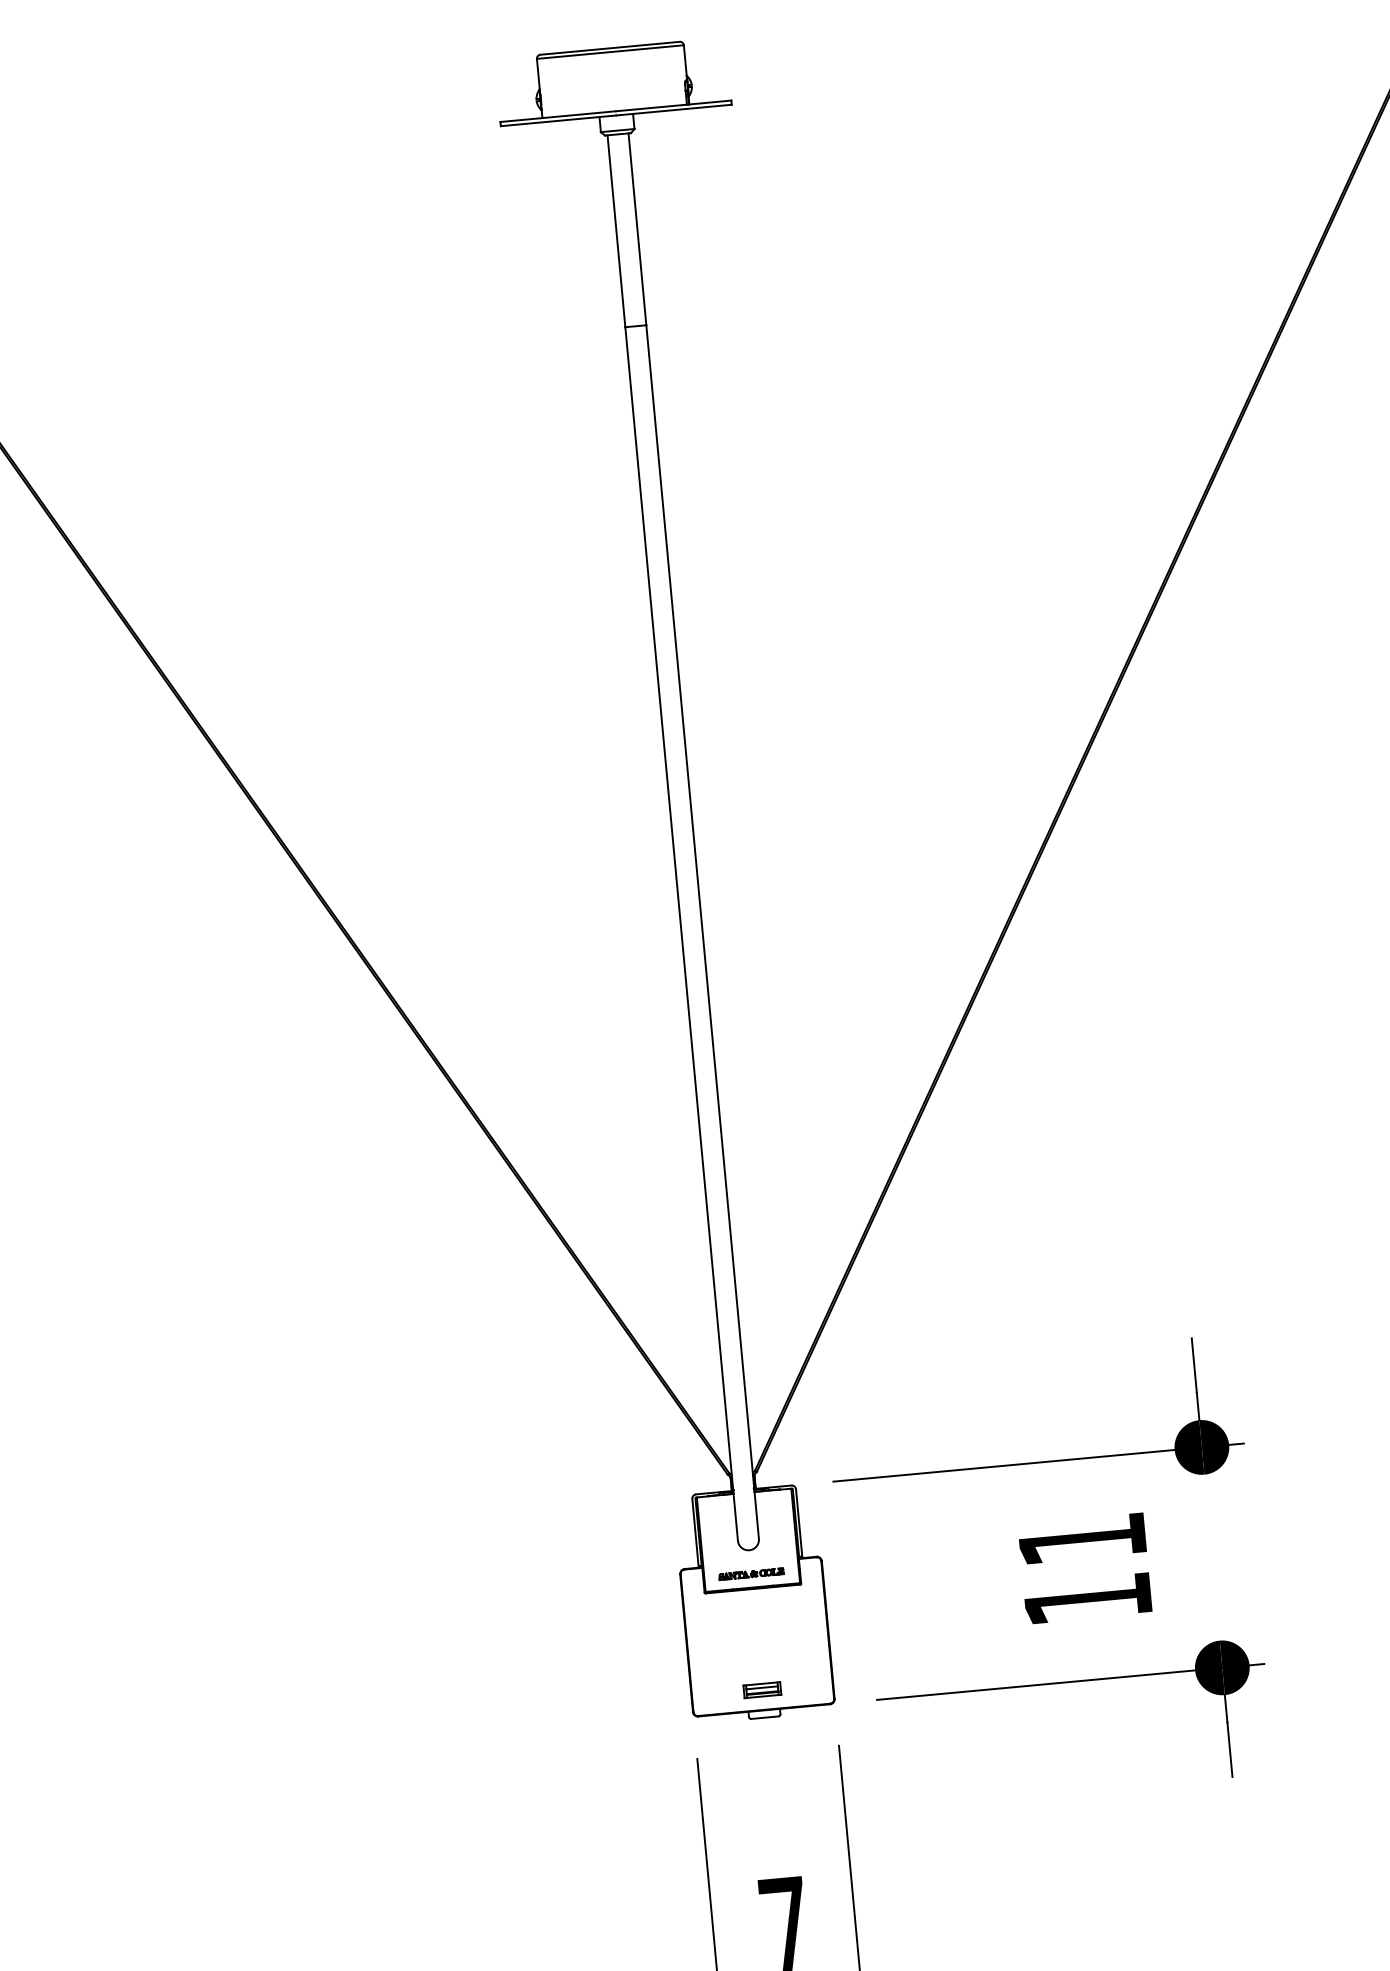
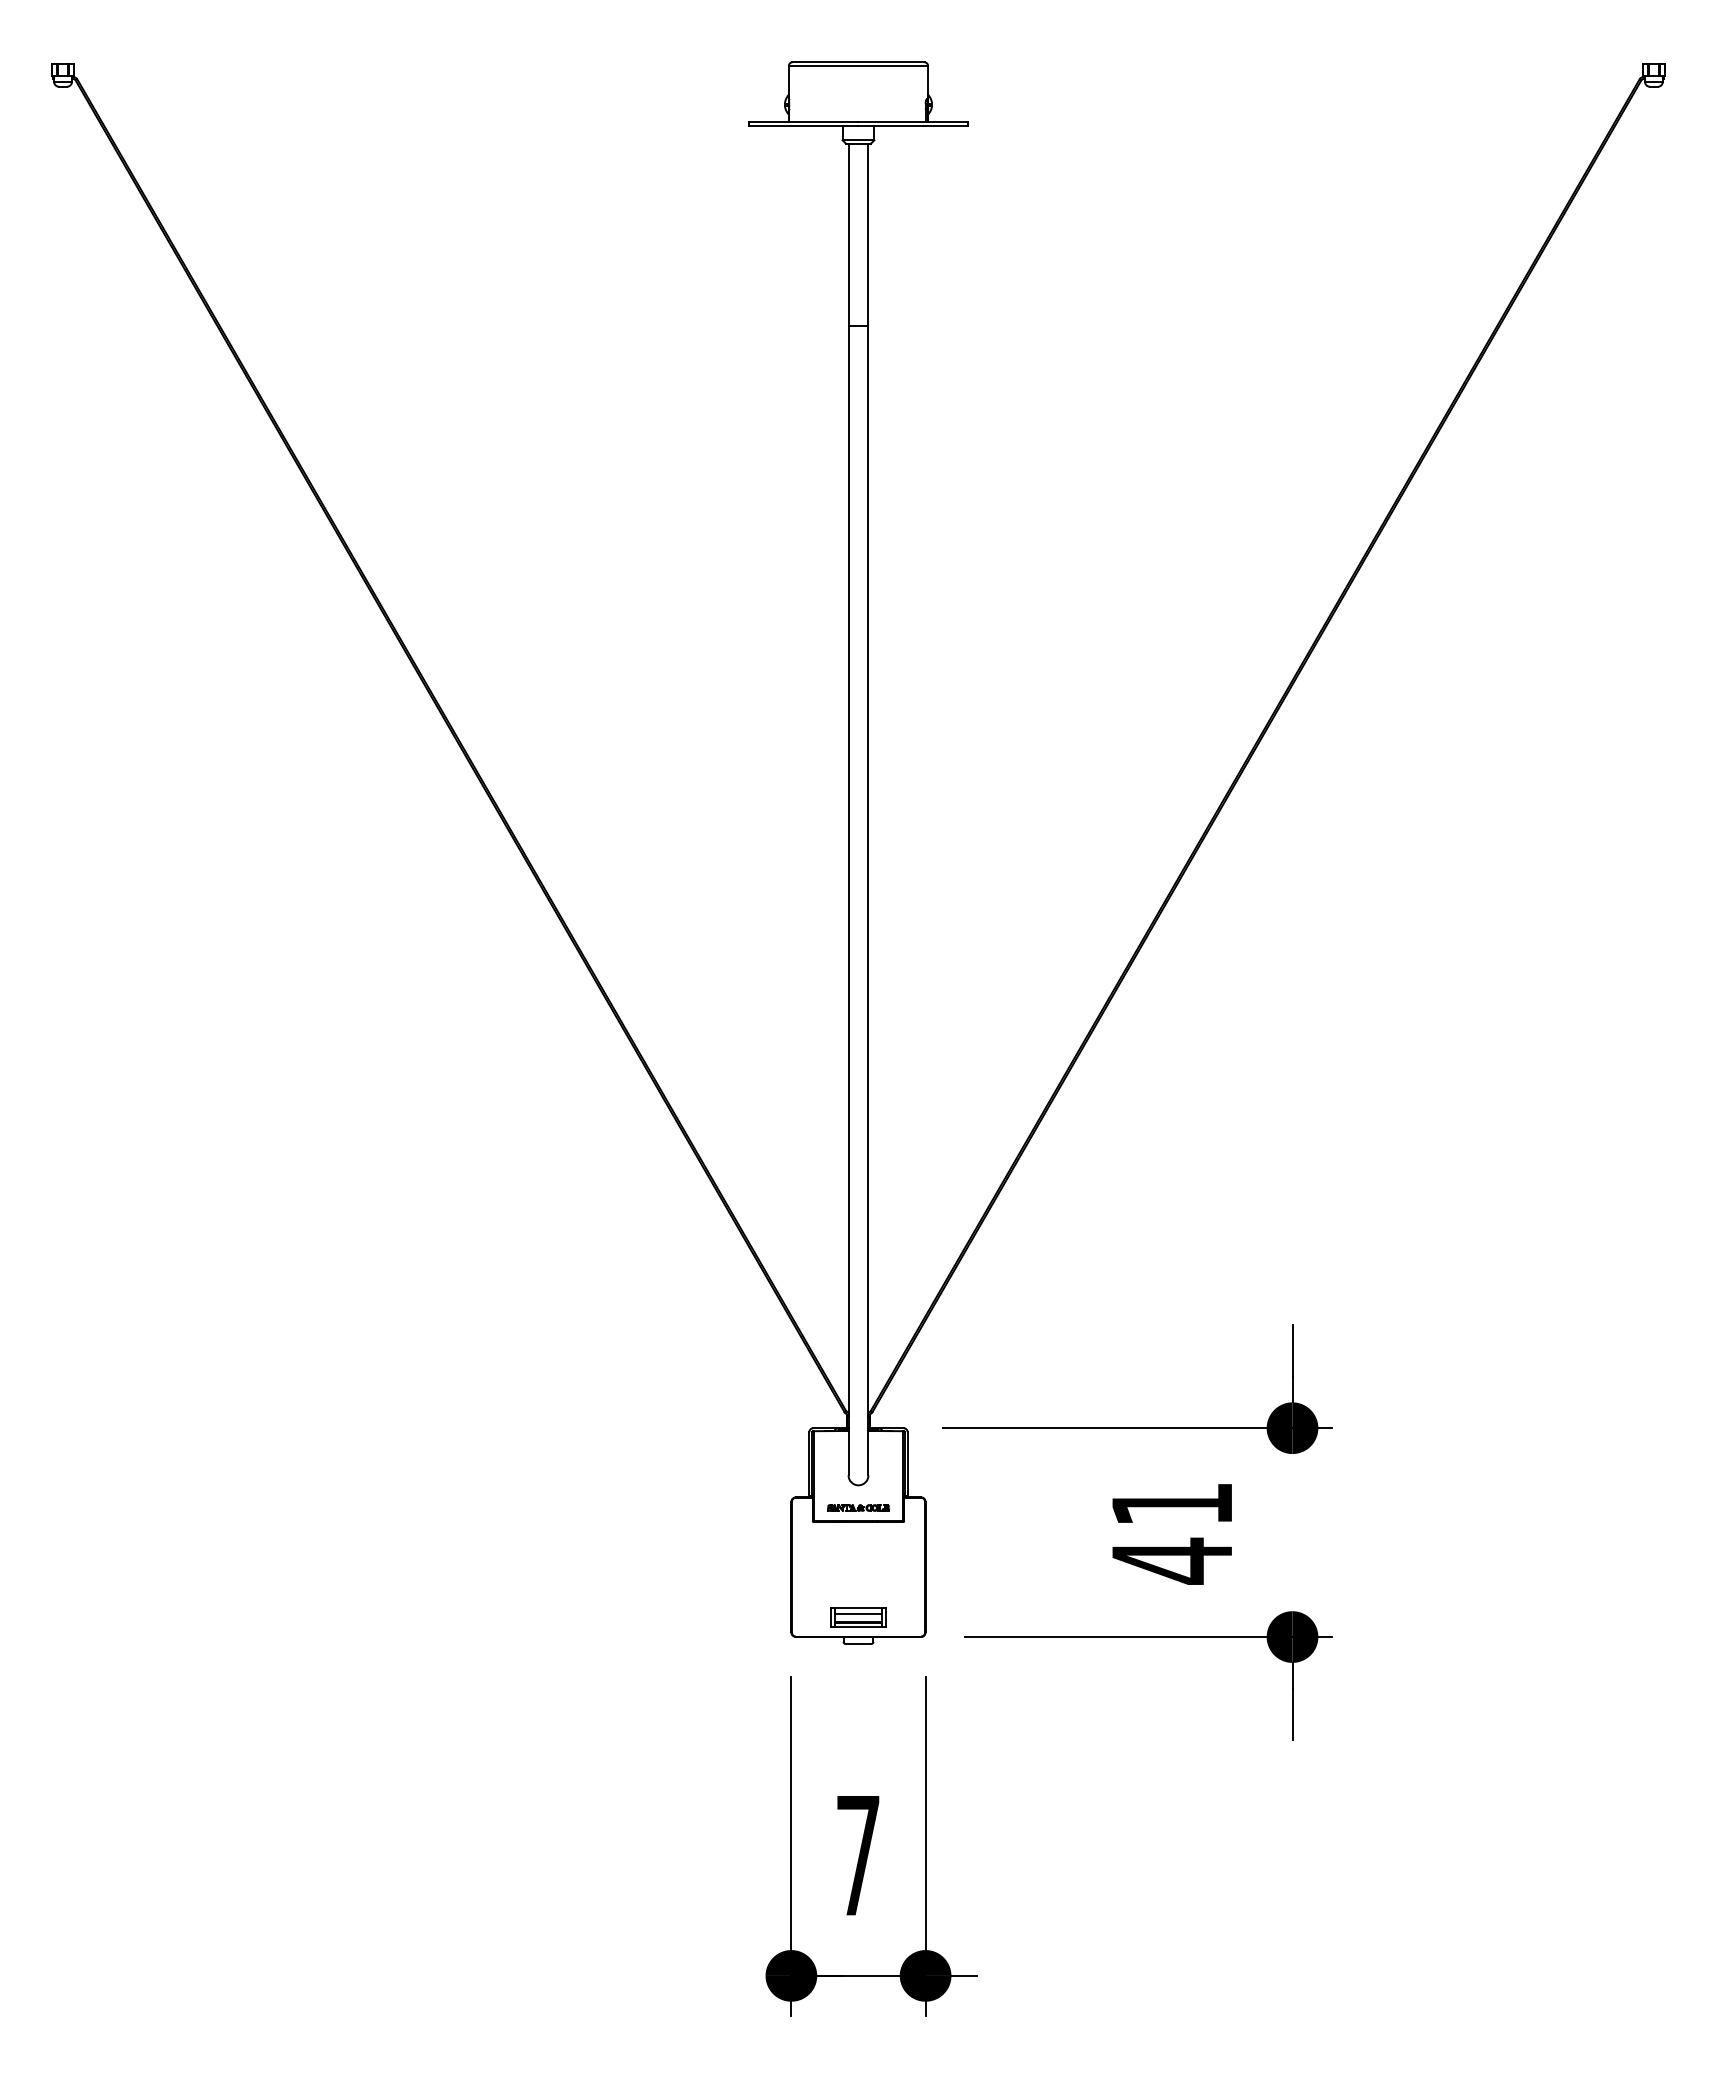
text: (1087, 1598) -> (1171, 1560), 11 -> 41
part: (762, 1689) -> (858, 1617), size x1.6

